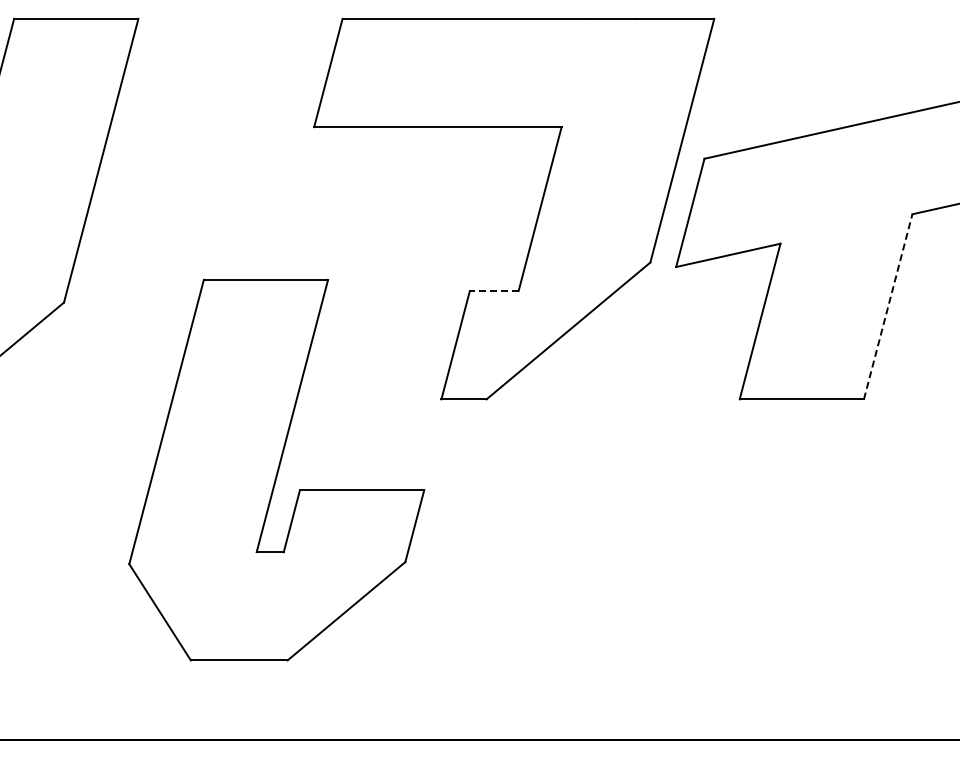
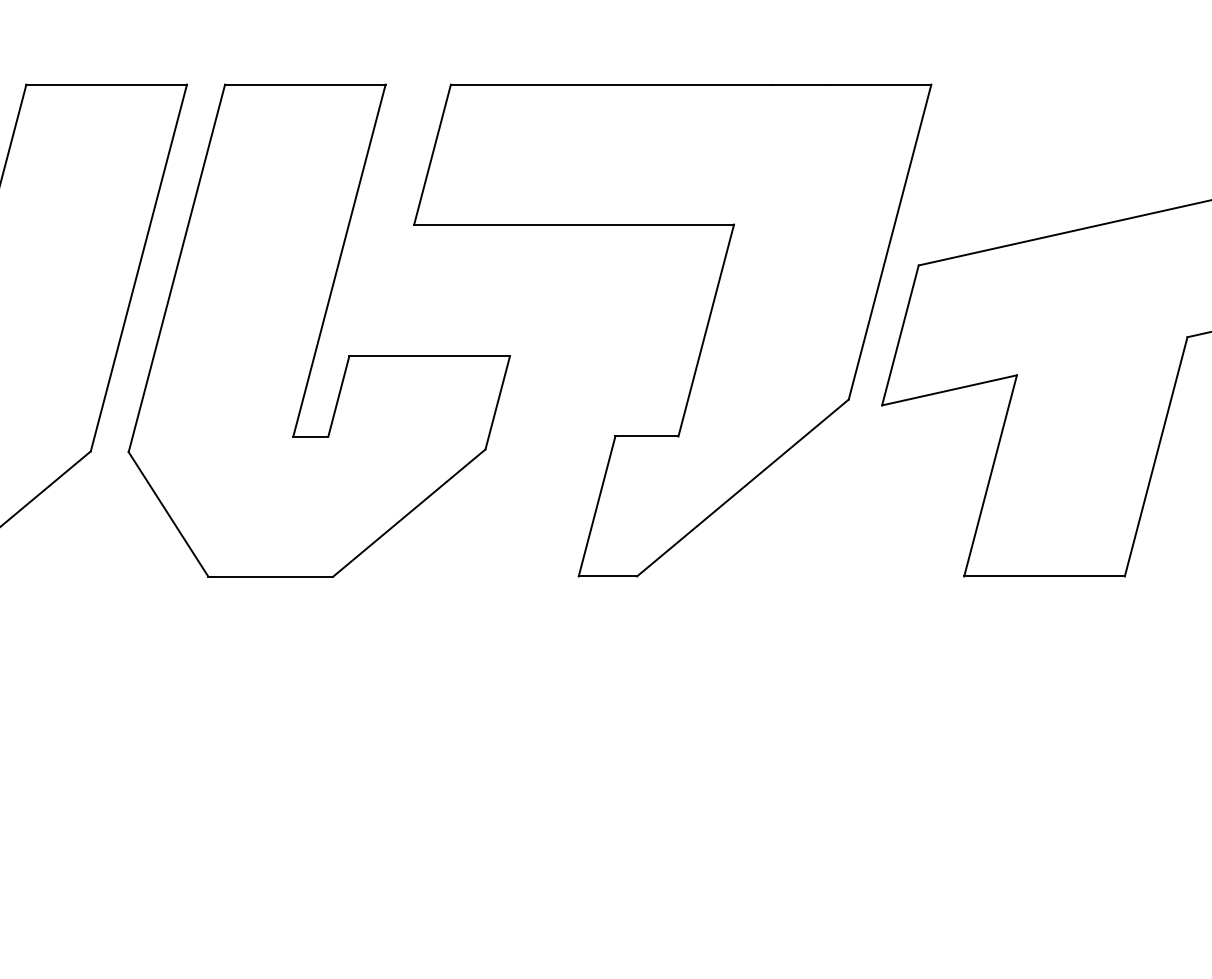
line: (493, 291) -> (645, 437), dashed -> solid
line: (888, 306) -> (1156, 456), dashed -> solid
part: (276, 469) -> (318, 329), moved

